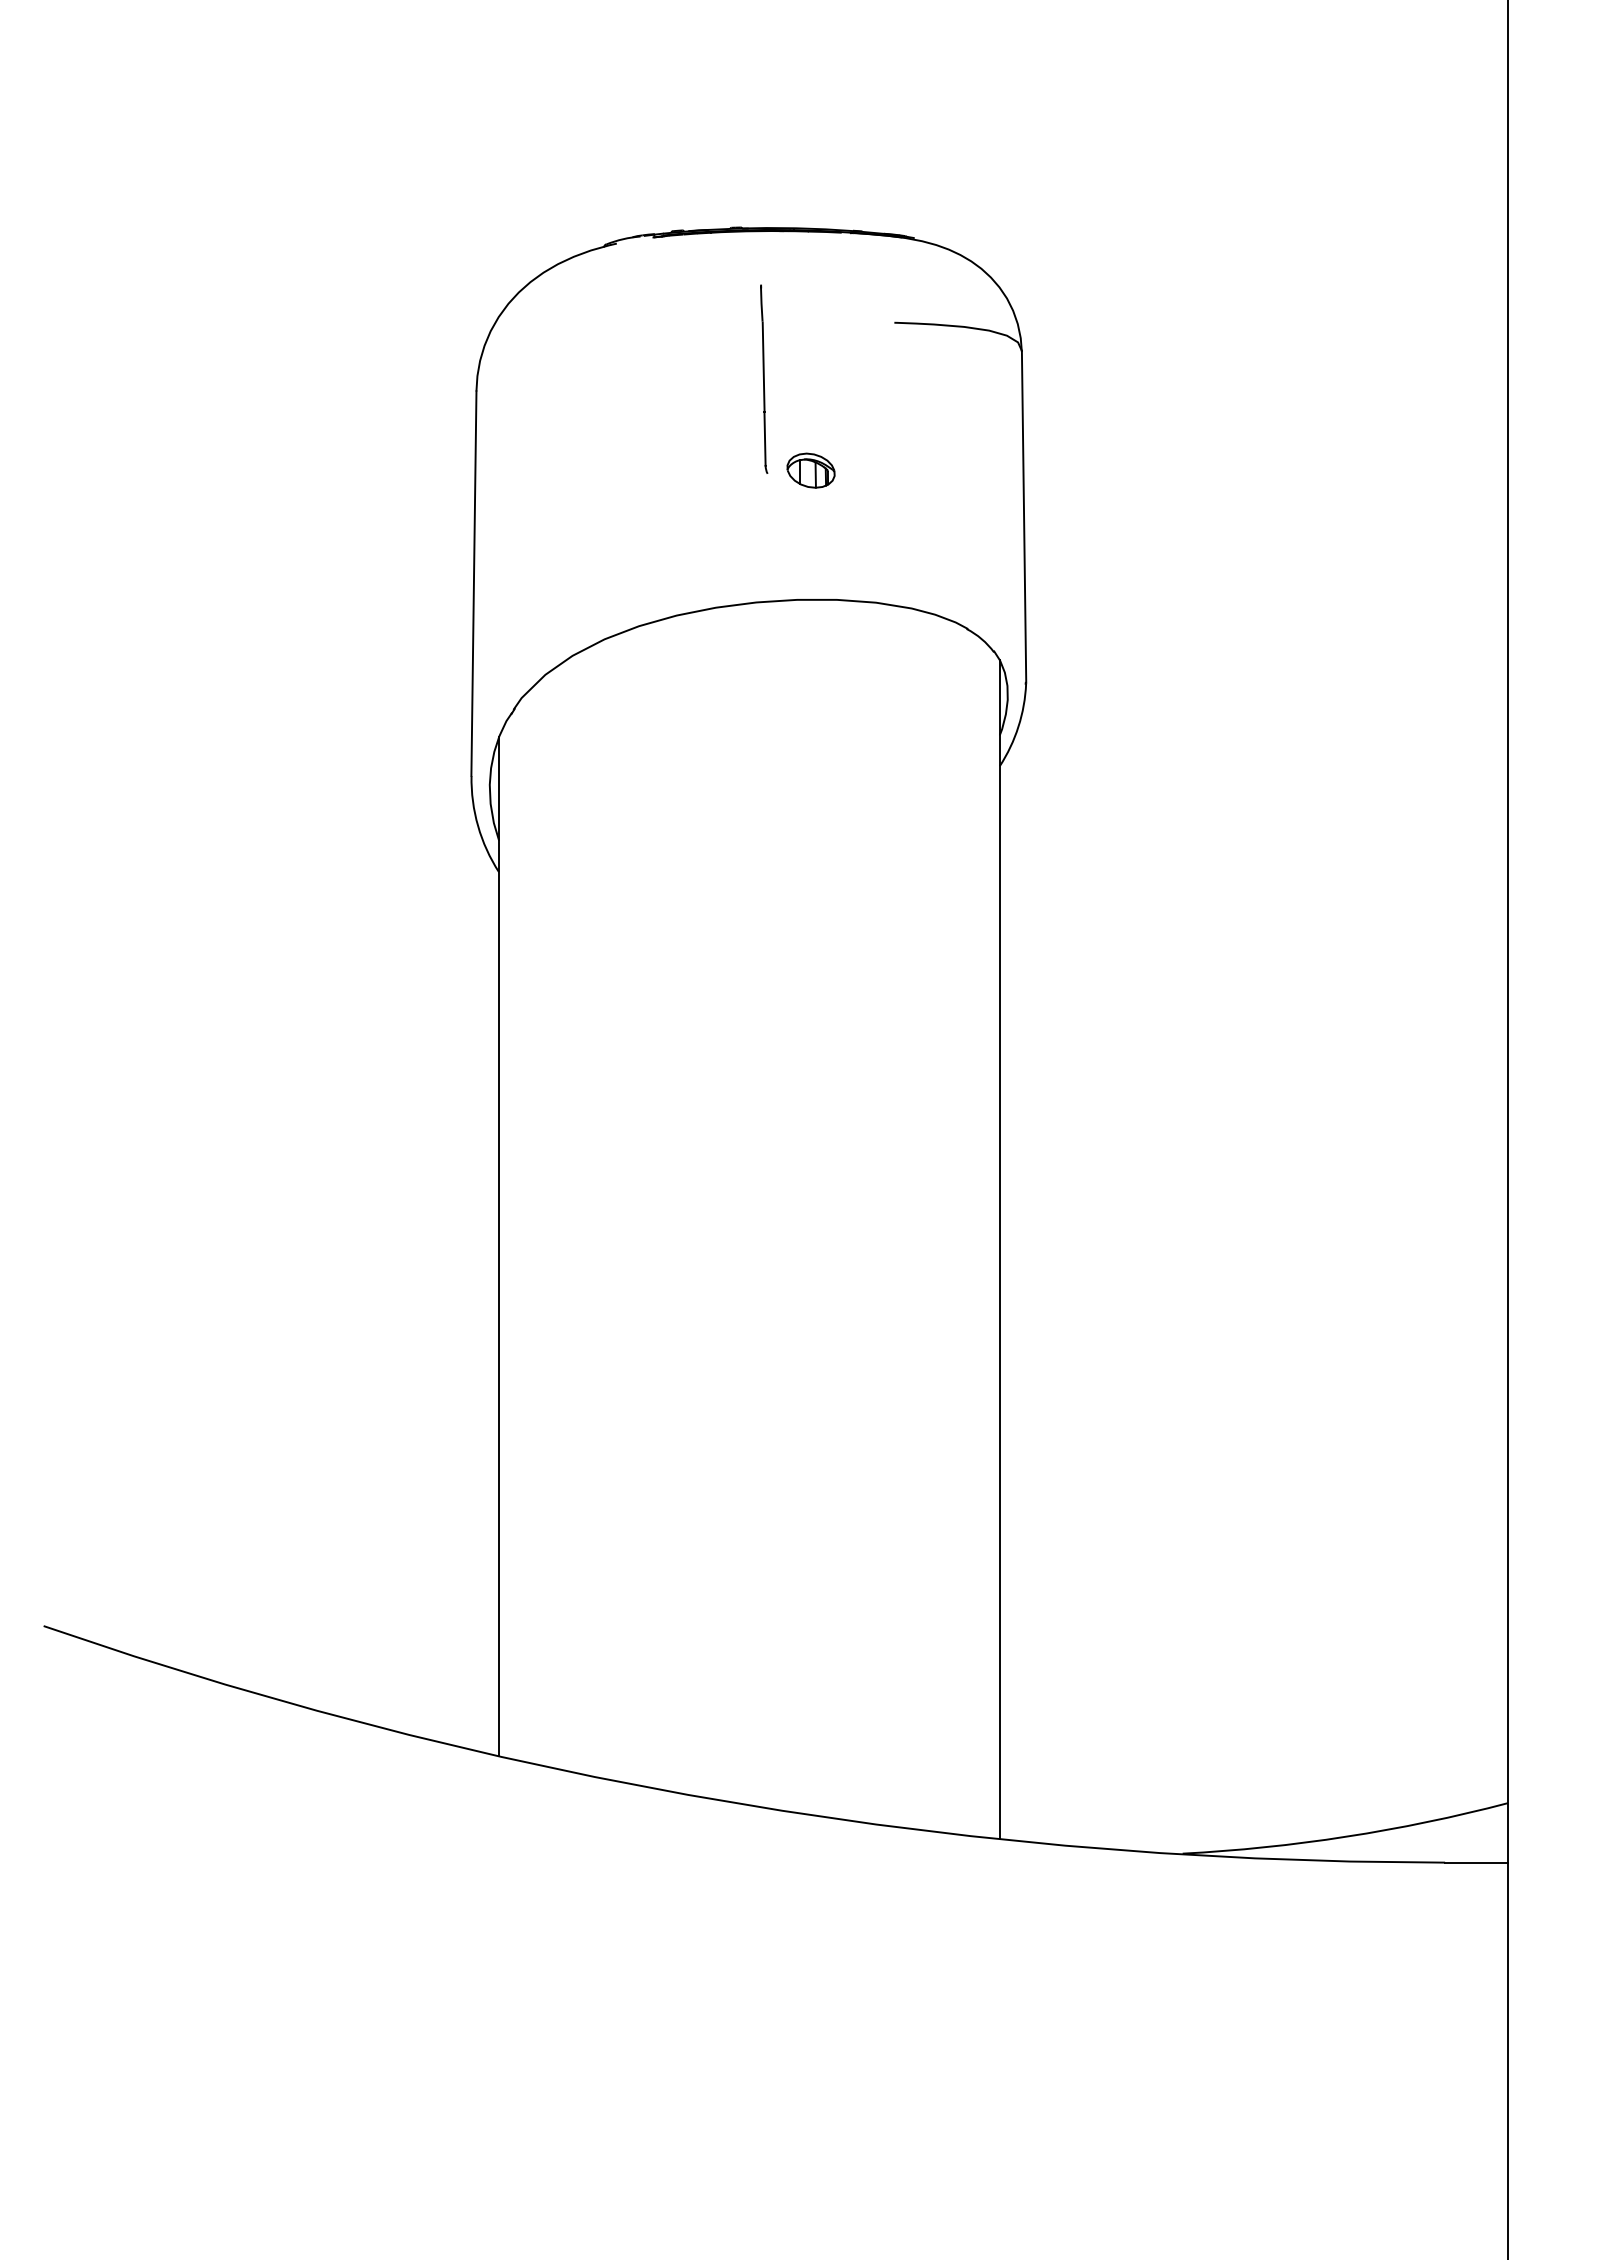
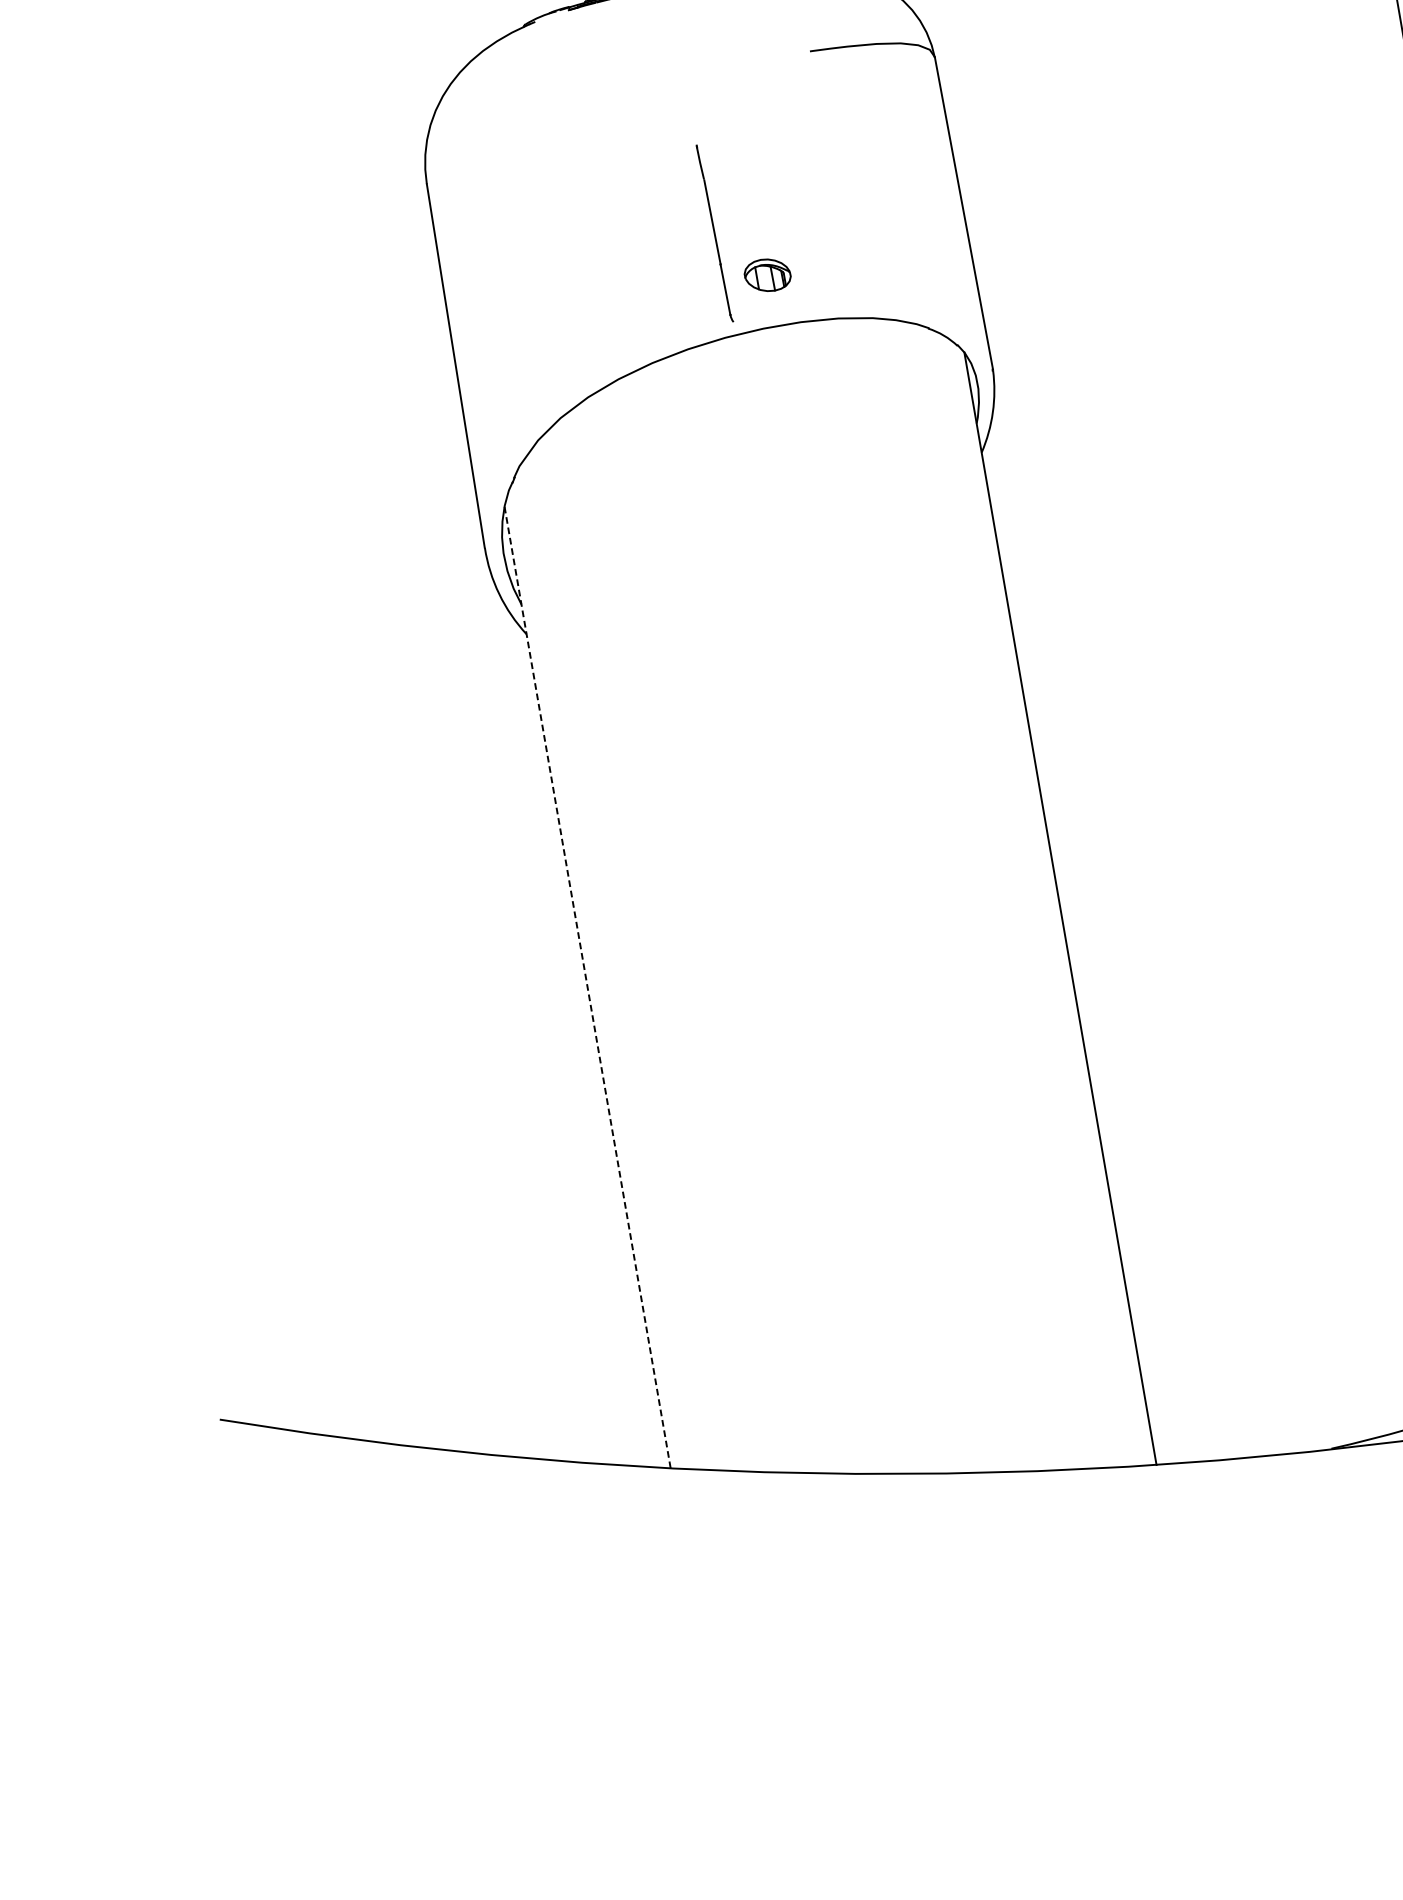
part: (764, 378) -> (715, 232), moved
part: (810, 470) -> (767, 275), moved
line: (499, 1246) -> (587, 987), solid -> dashed

